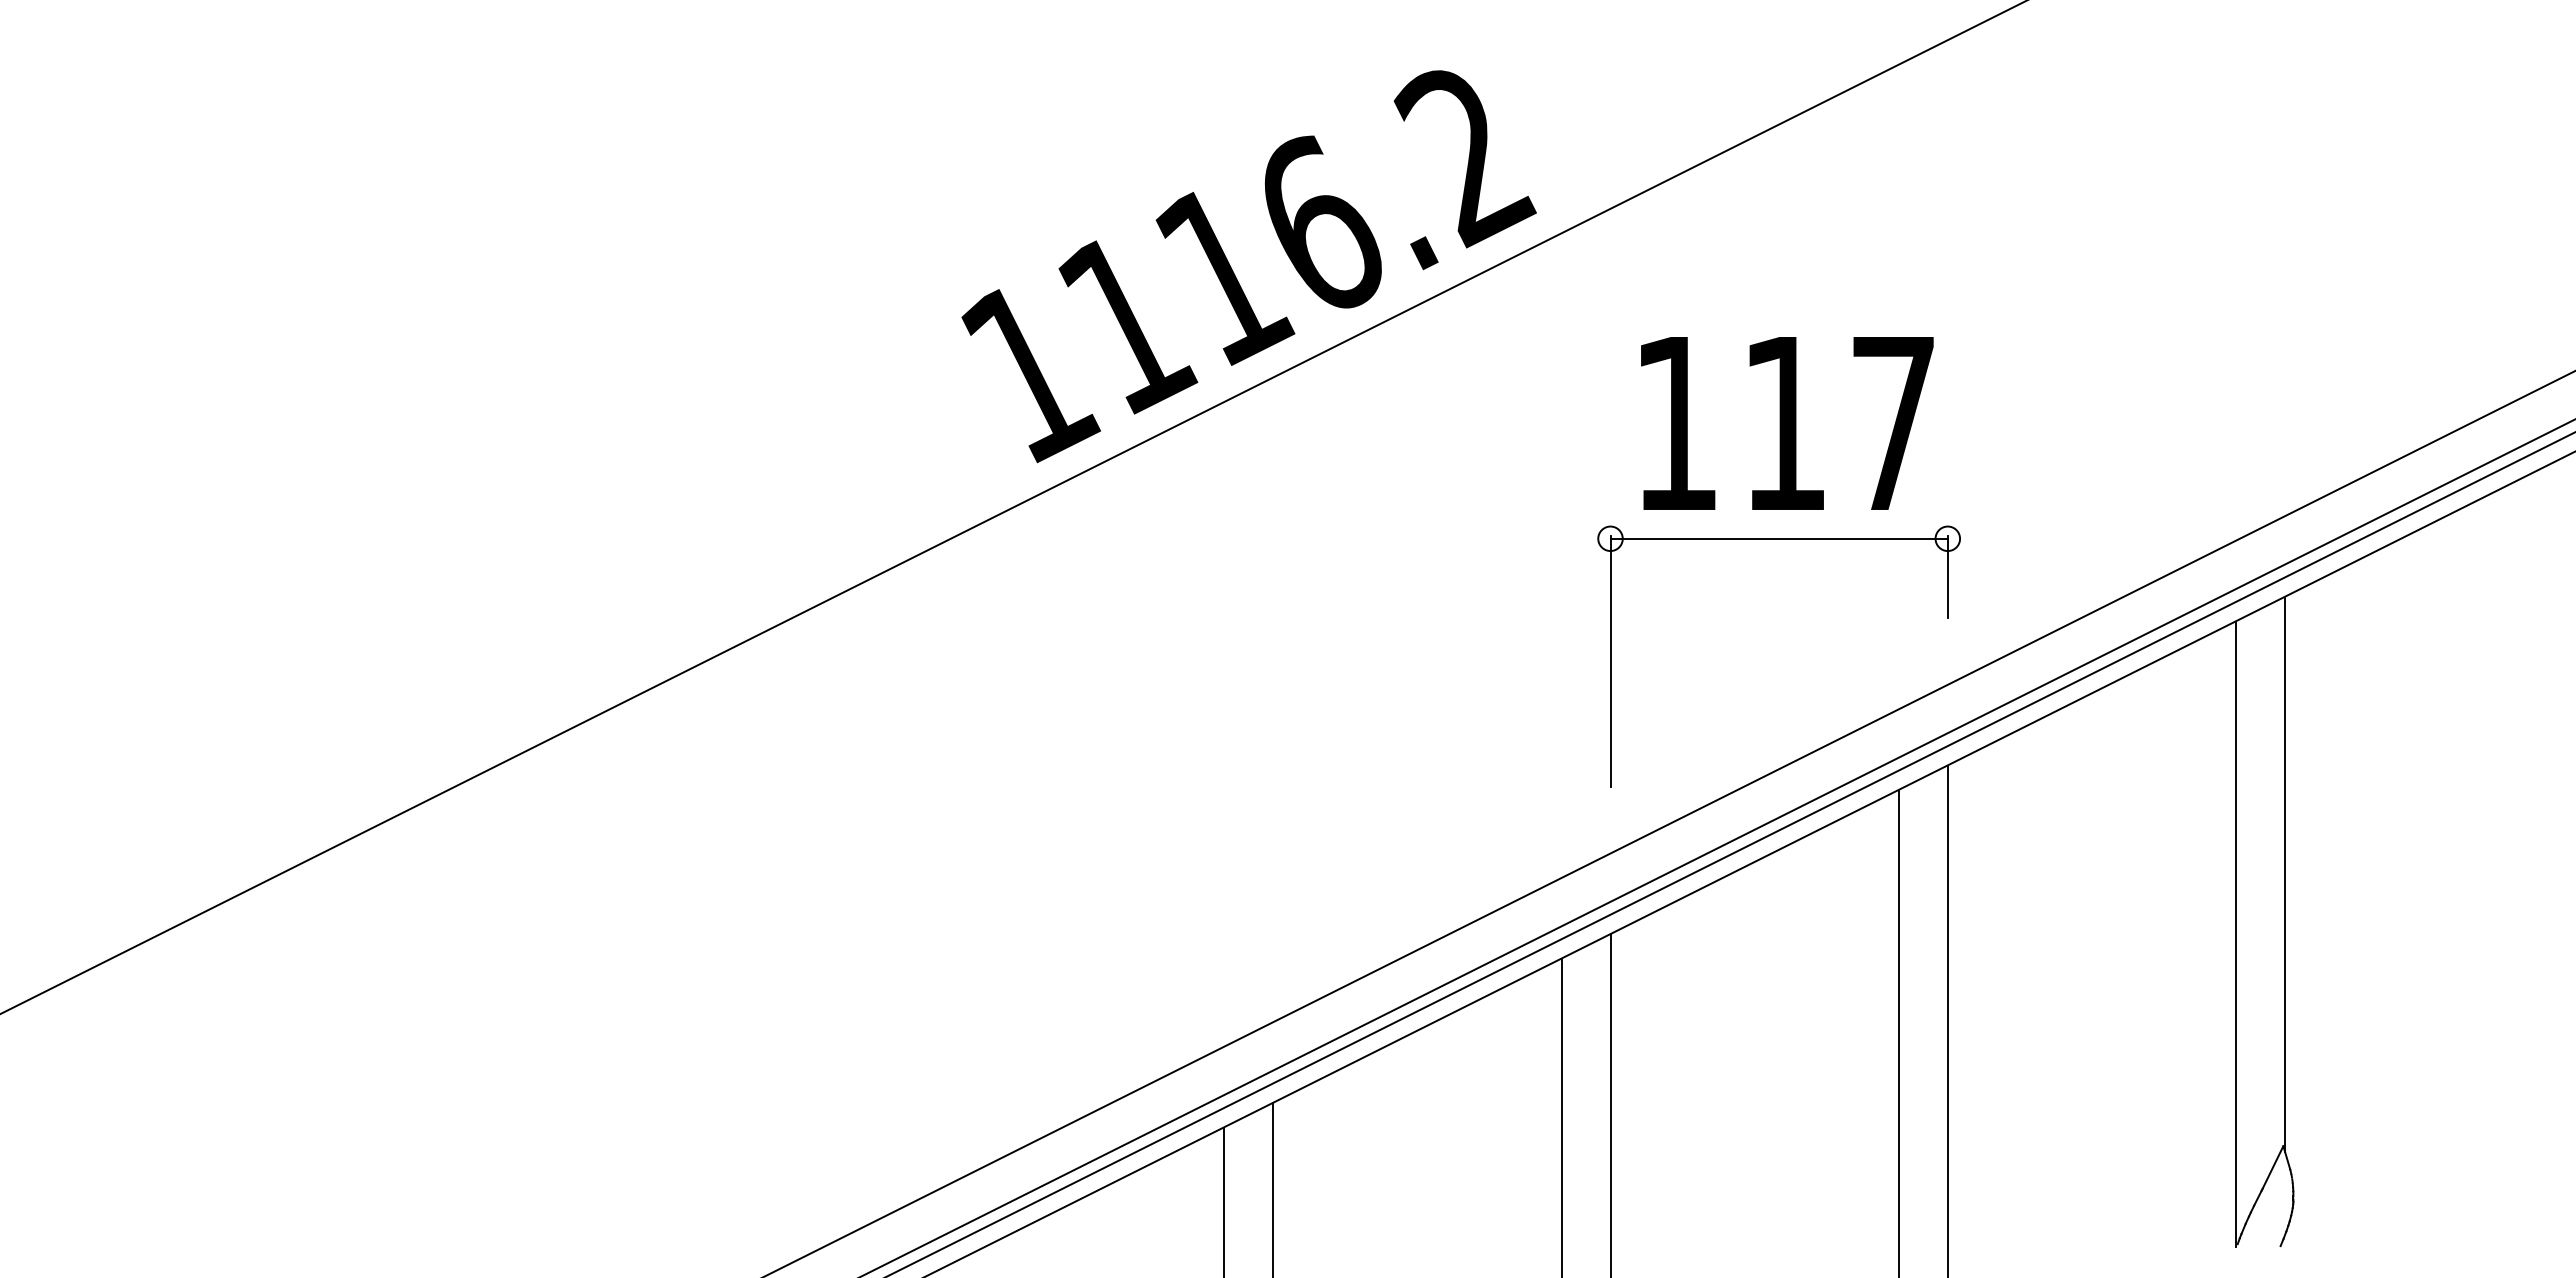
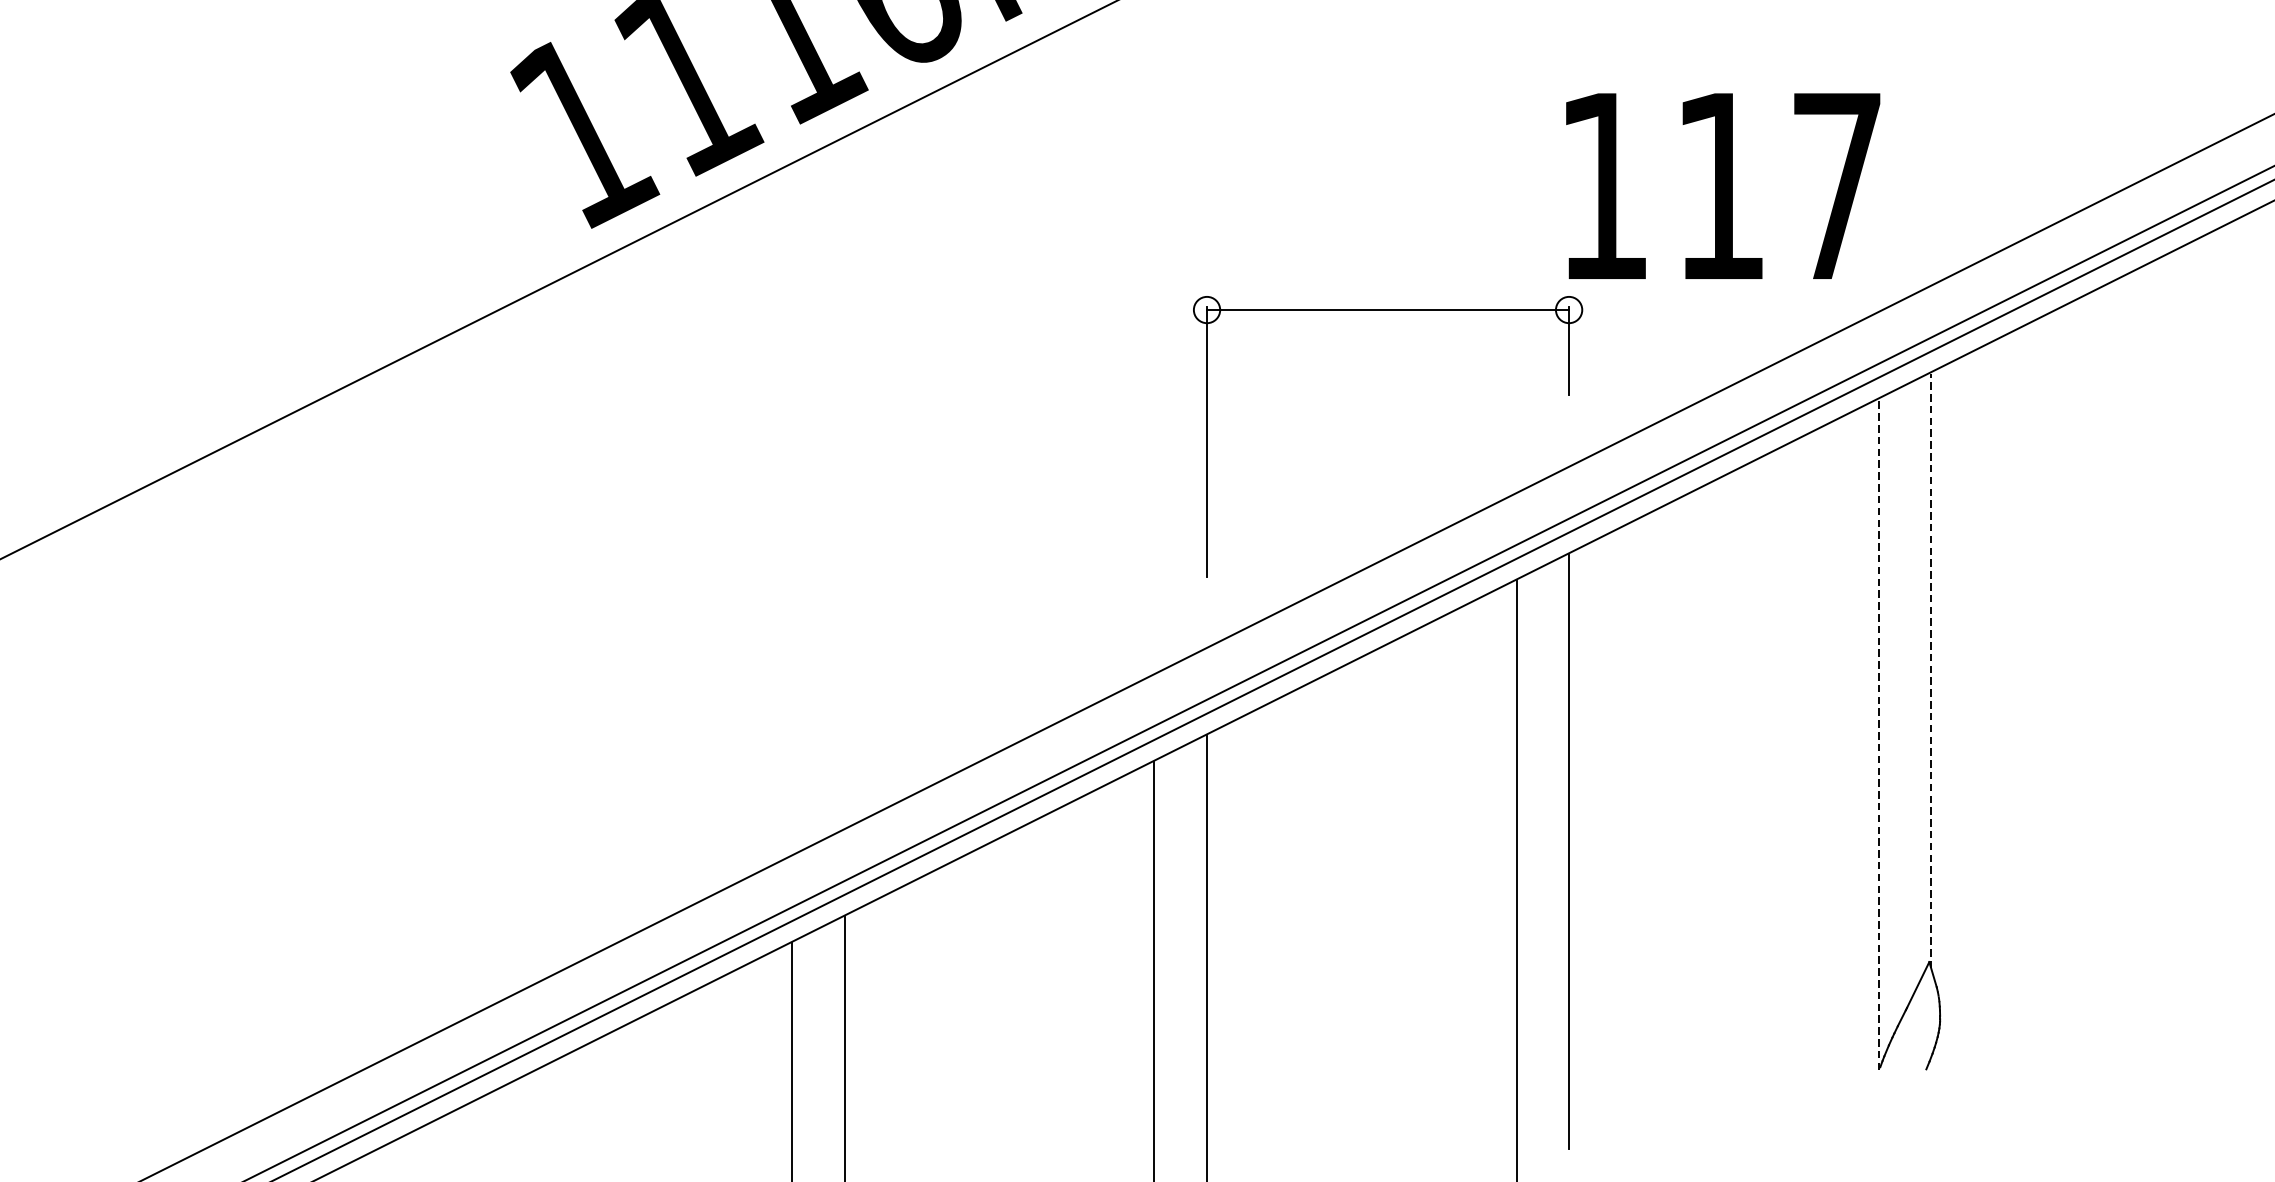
text: (1787, 423) -> (1723, 186), moved
line: (2285, 875) -> (1931, 671), solid -> dashed
line: (2236, 934) -> (1879, 734), solid -> dashed

